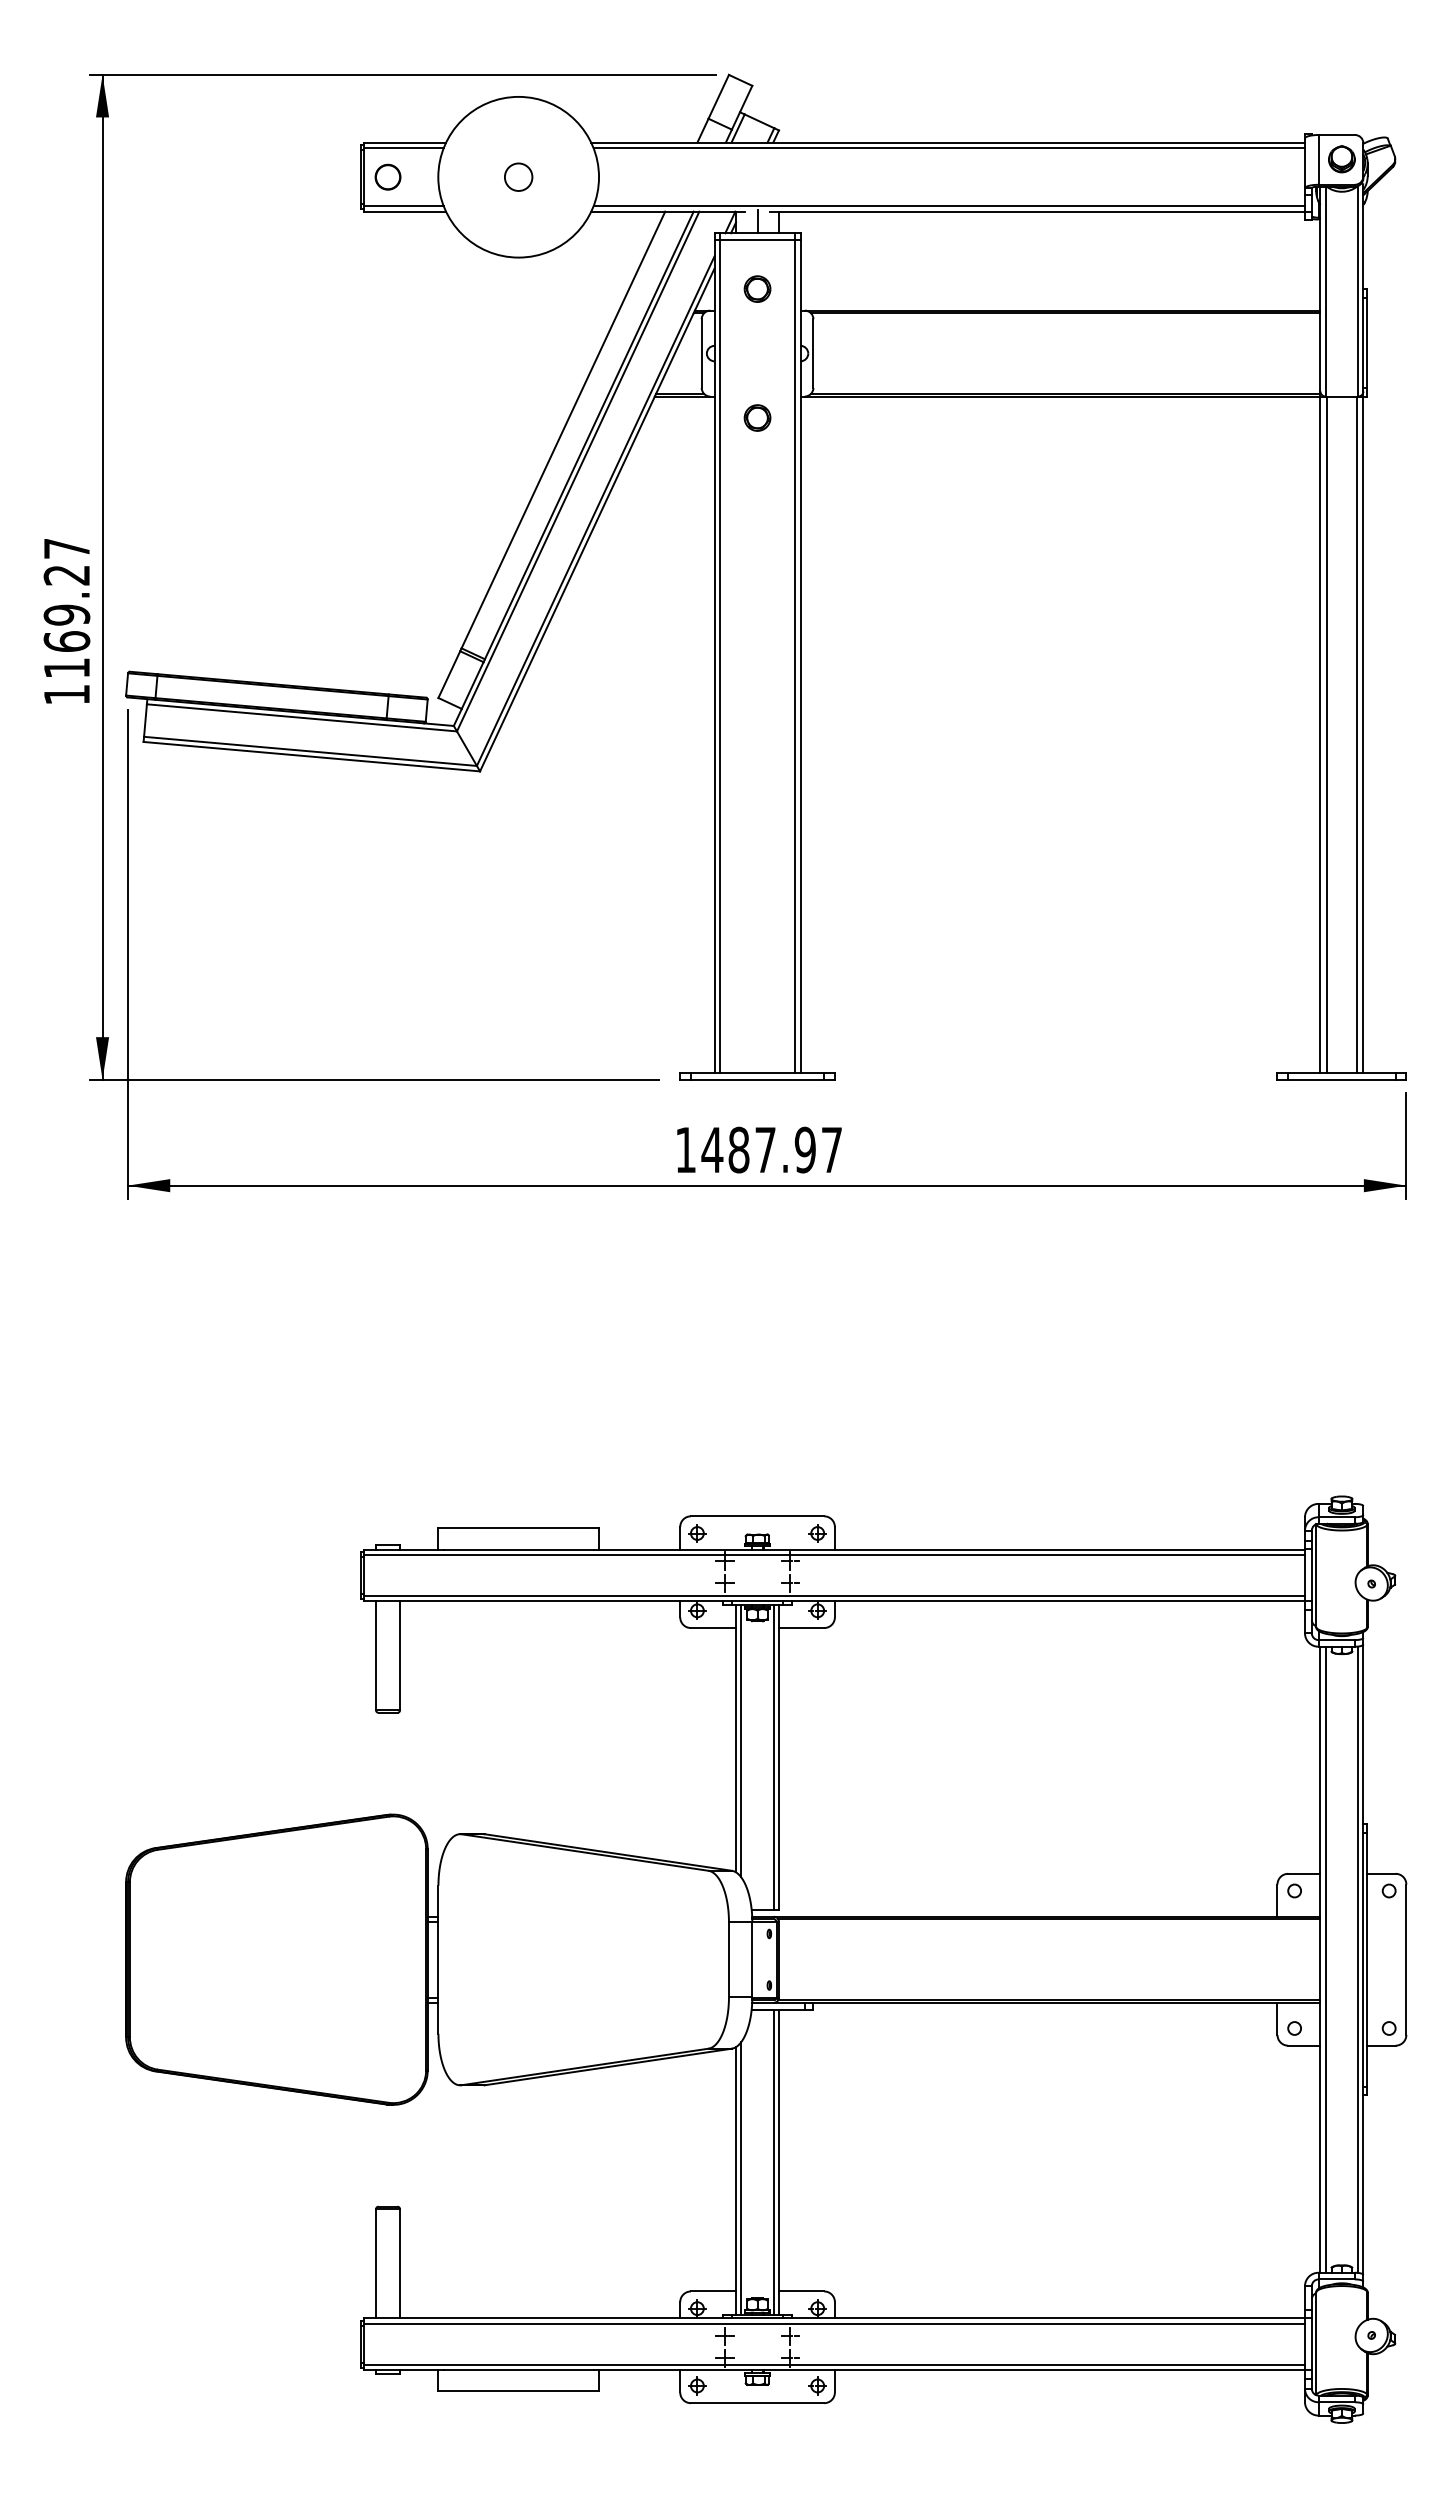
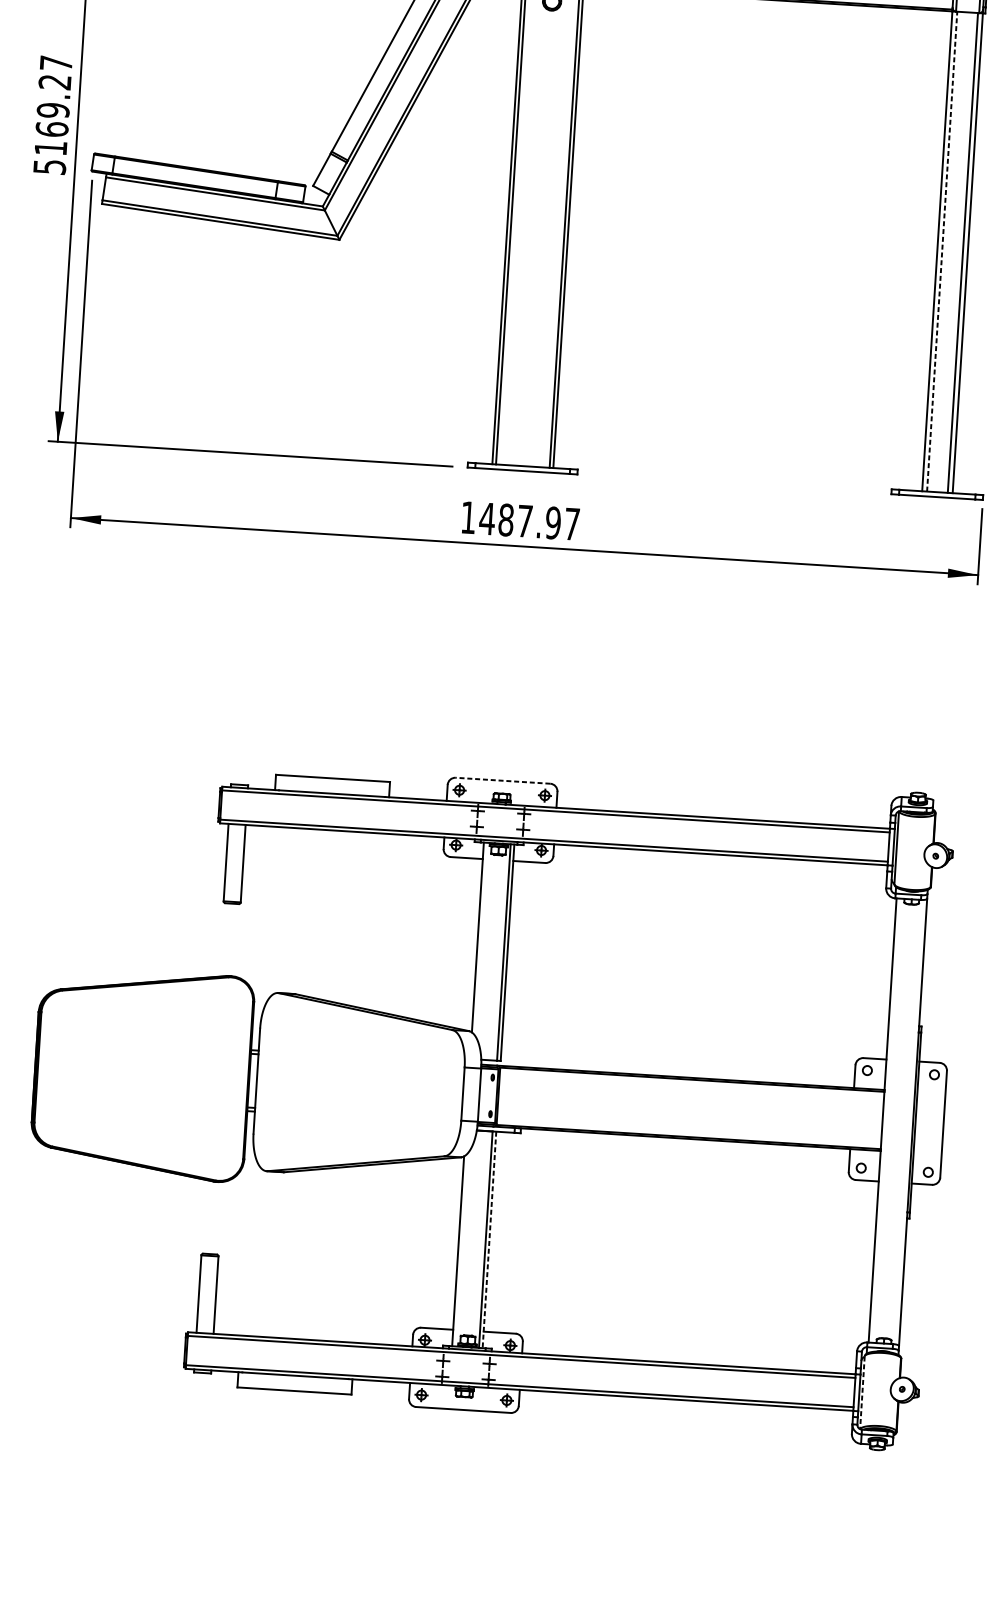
text: (67, 694) -> (50, 166), 1169.27 -> 5169.27
line: (1327, 734) -> (942, 251), solid -> dashed
line: (757, 1516) -> (503, 780), solid -> dashed
line: (741, 1740) -> (481, 939), removed
line: (1325, 1959) -> (886, 1120), removed
line: (1358, 1959) -> (909, 1122), removed
line: (779, 2162) -> (489, 1240), solid -> dashed
line: (741, 2178) -> (462, 1249), removed
line: (1316, 2344) -> (862, 1393), solid -> dashed

